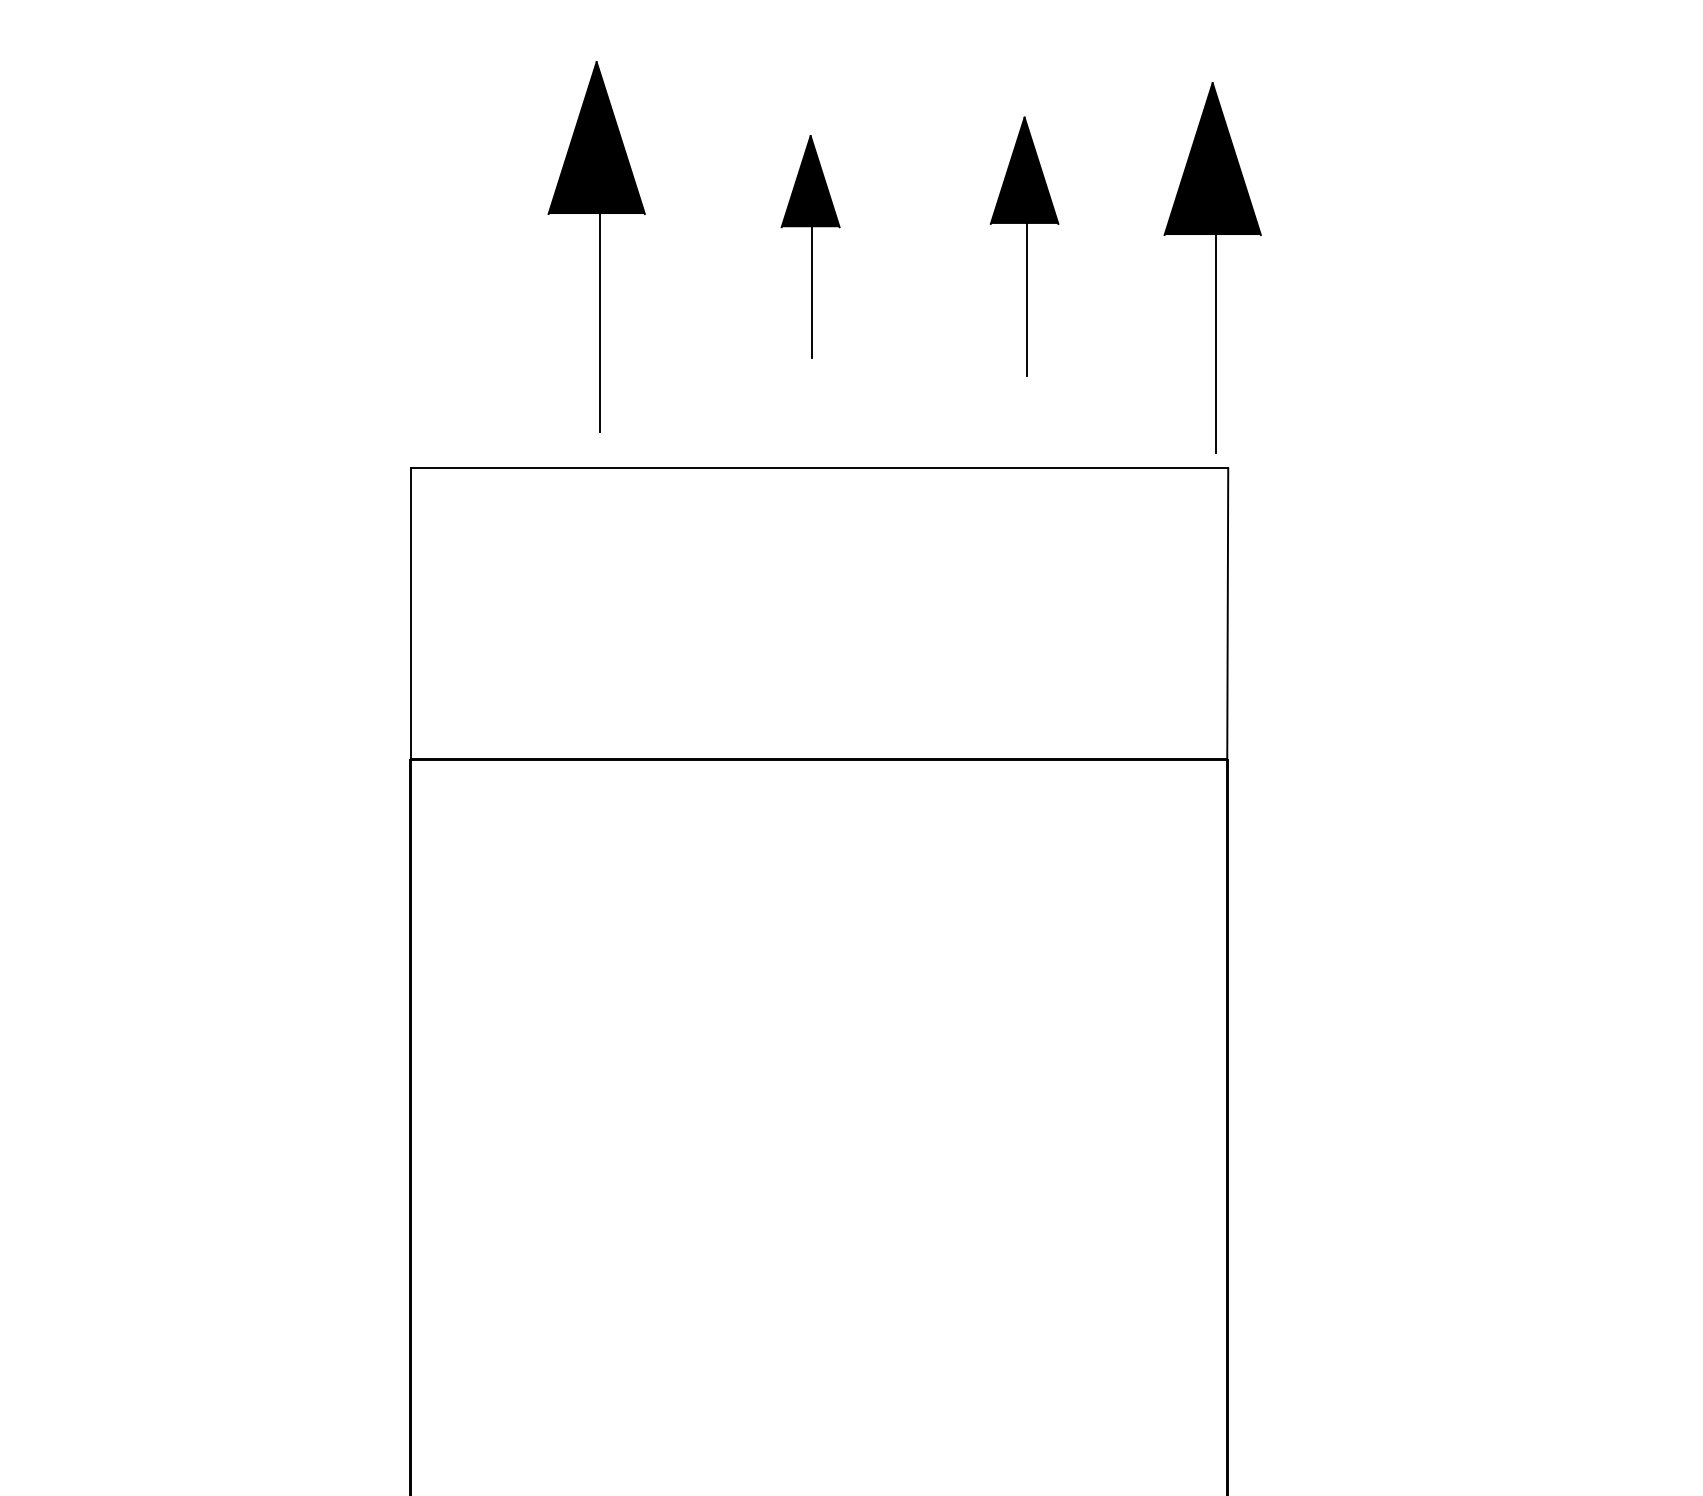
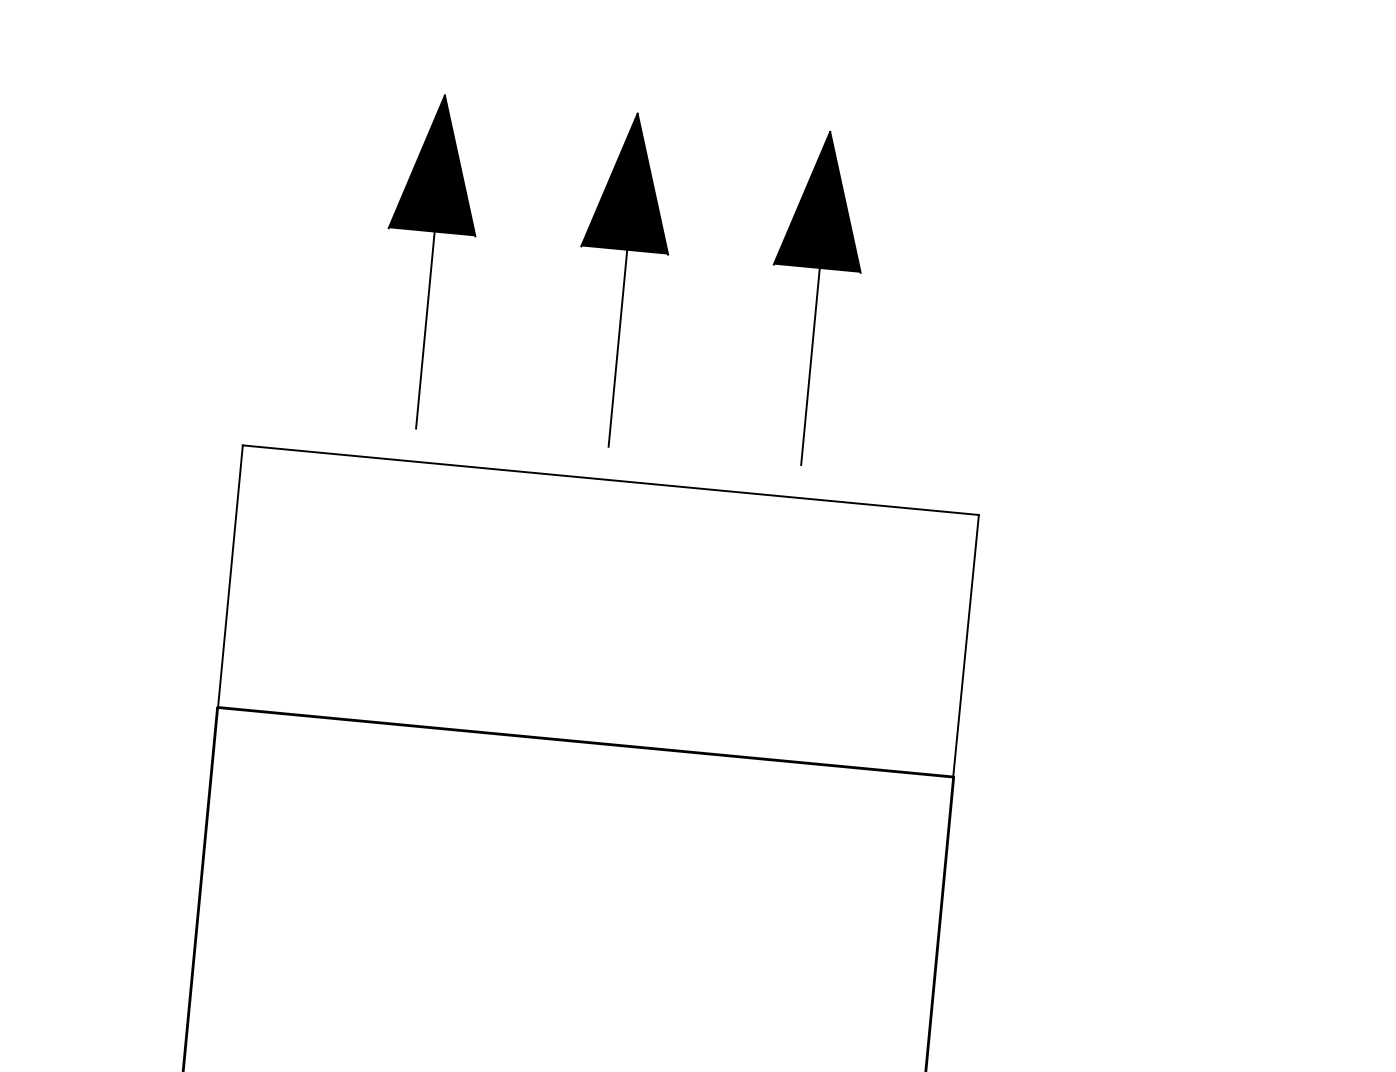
part: (810, 246) -> (621, 279), size x1.67
part: (1024, 246) -> (814, 297), size x1.43
part: (1212, 267) -> (981, 332), removed

